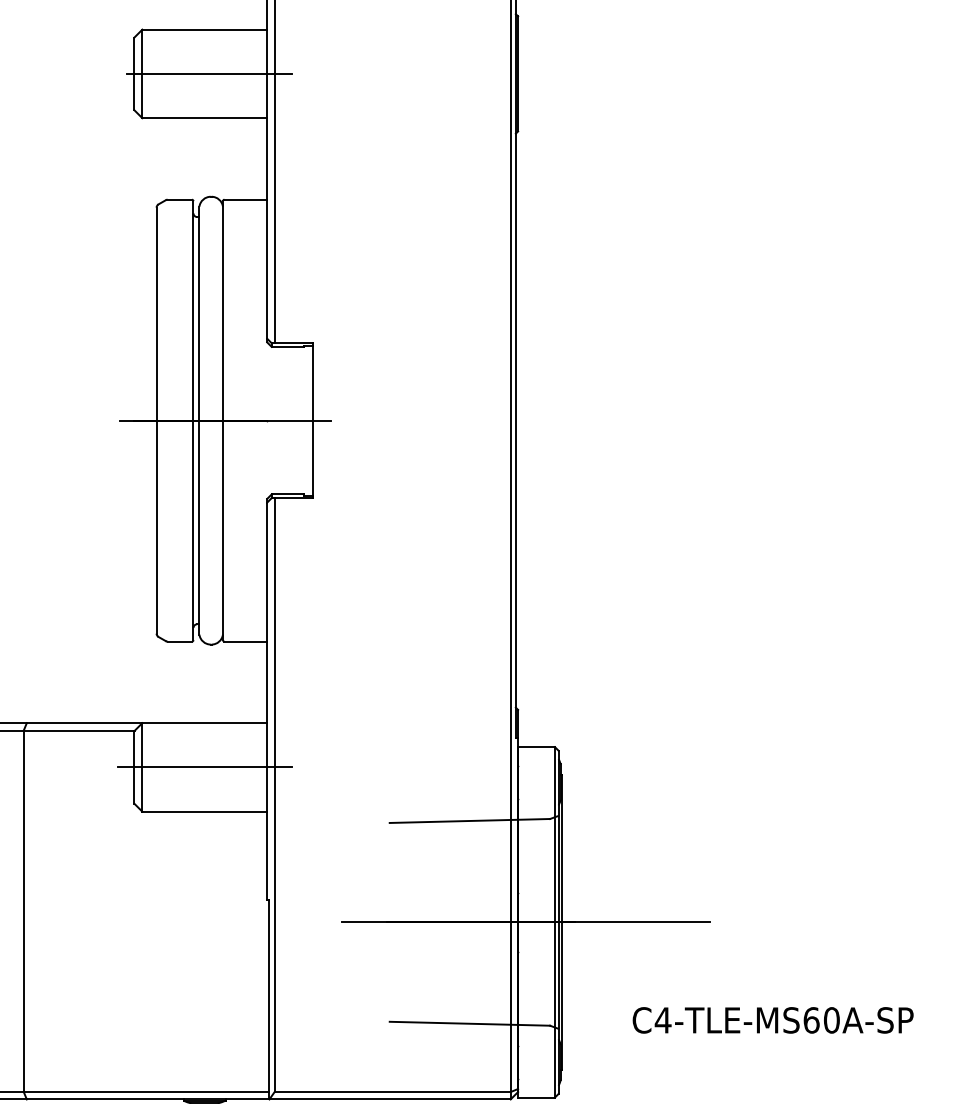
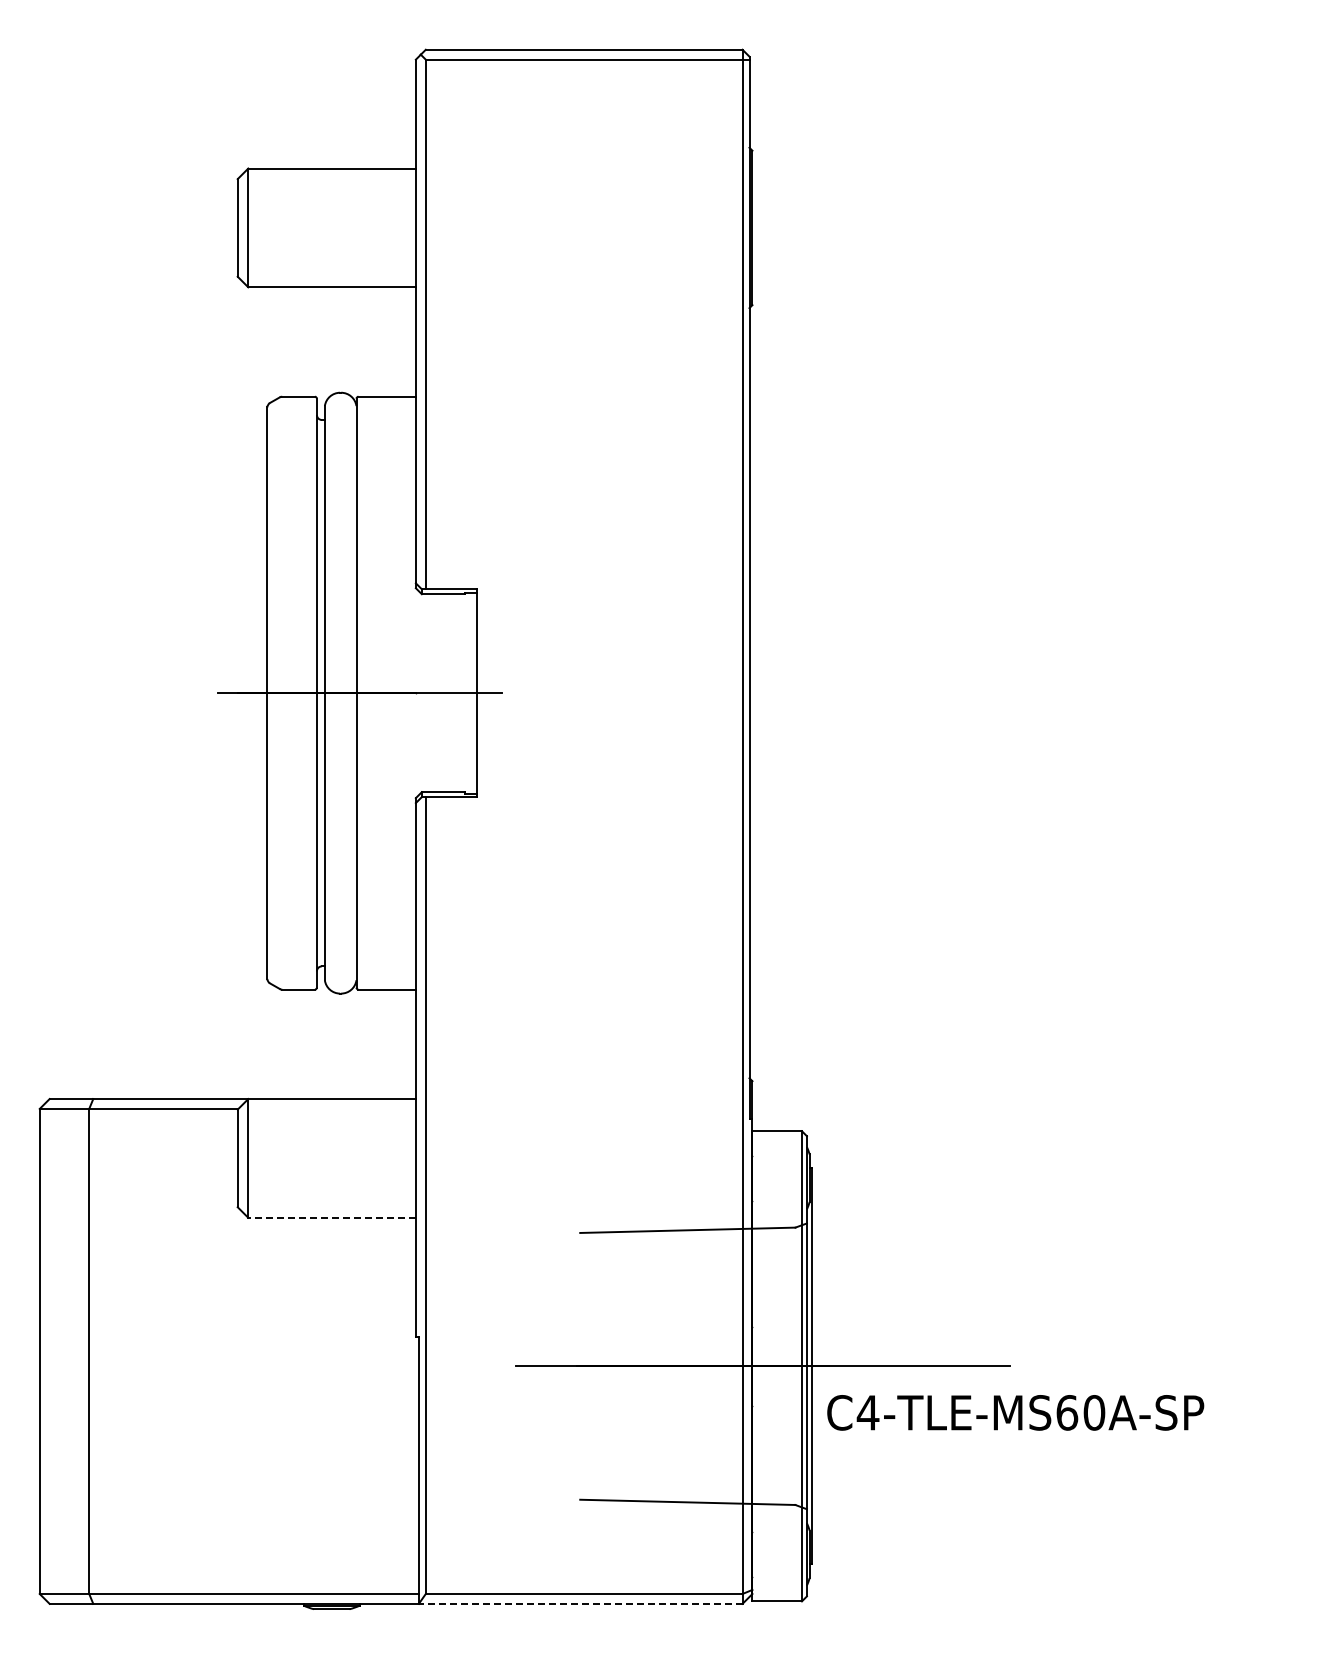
line: (209, 73) -> (338, 227), removed
line: (205, 767) -> (332, 1158), removed
line: (205, 811) -> (332, 1217), solid -> dashed
text: (773, 1020) -> (1015, 1412), moved
line: (389, 1099) -> (580, 1603), solid -> dashed

